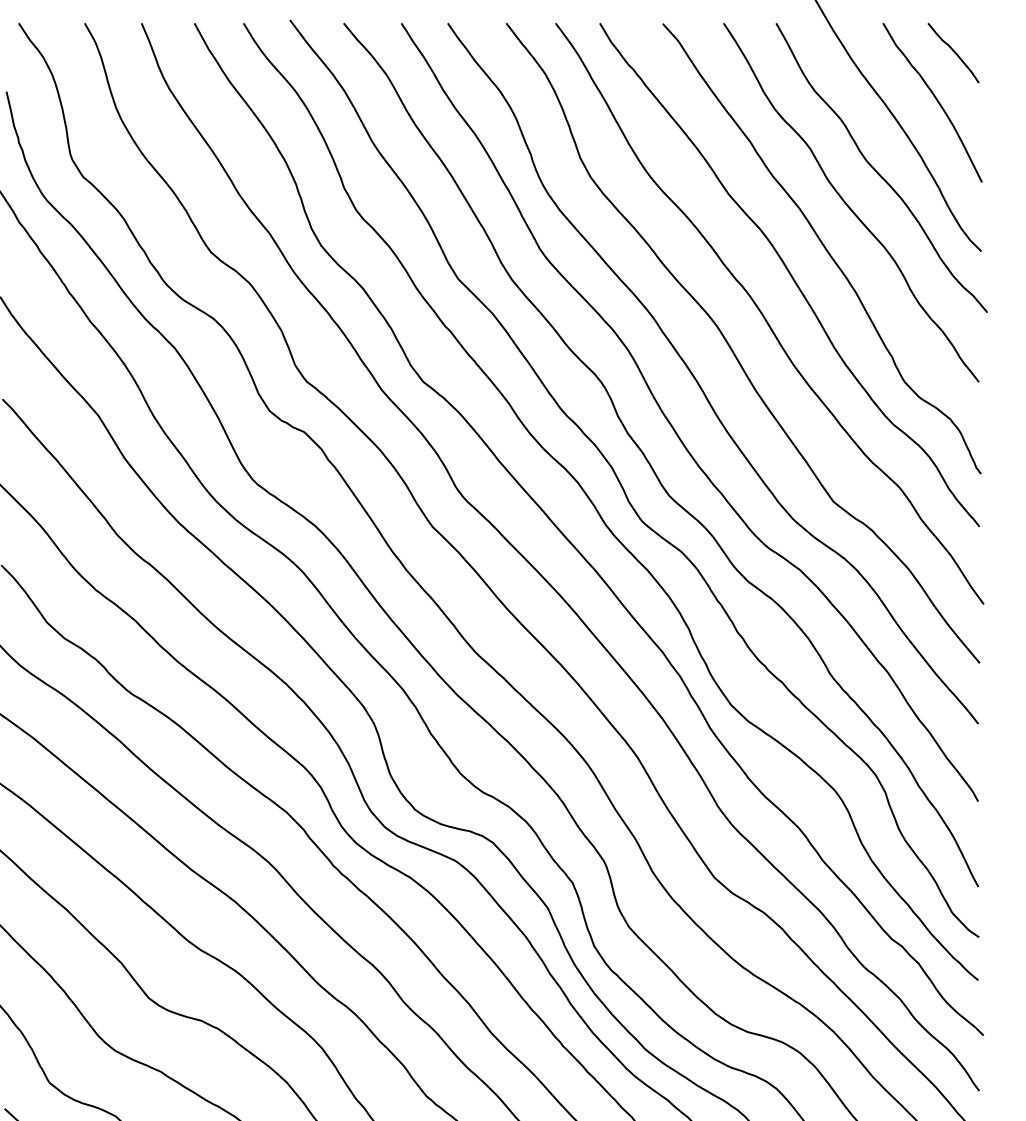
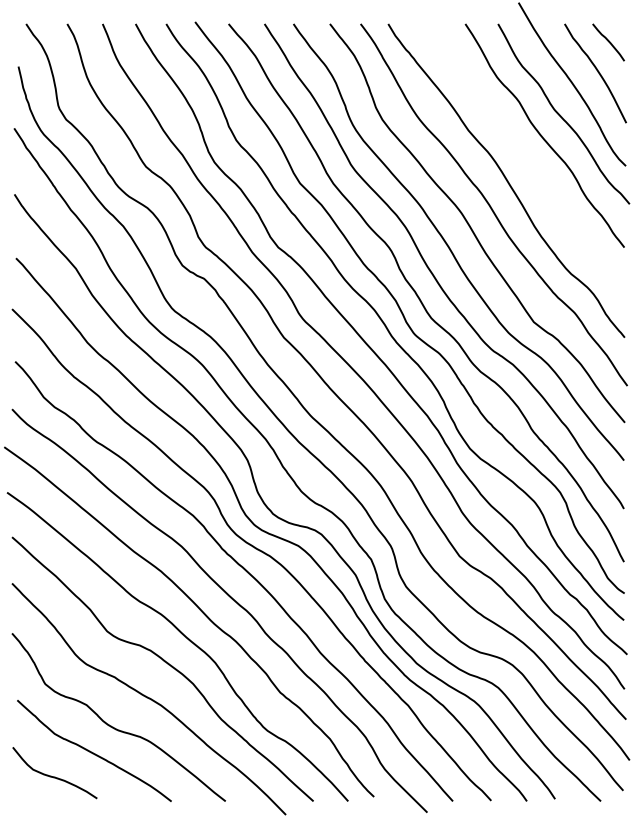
curve: (823, 248) -> (527, 164), removed

